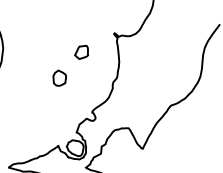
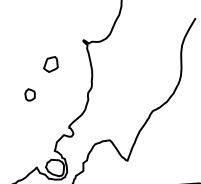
part: (59, 77) -> (29, 94), size x0.7

